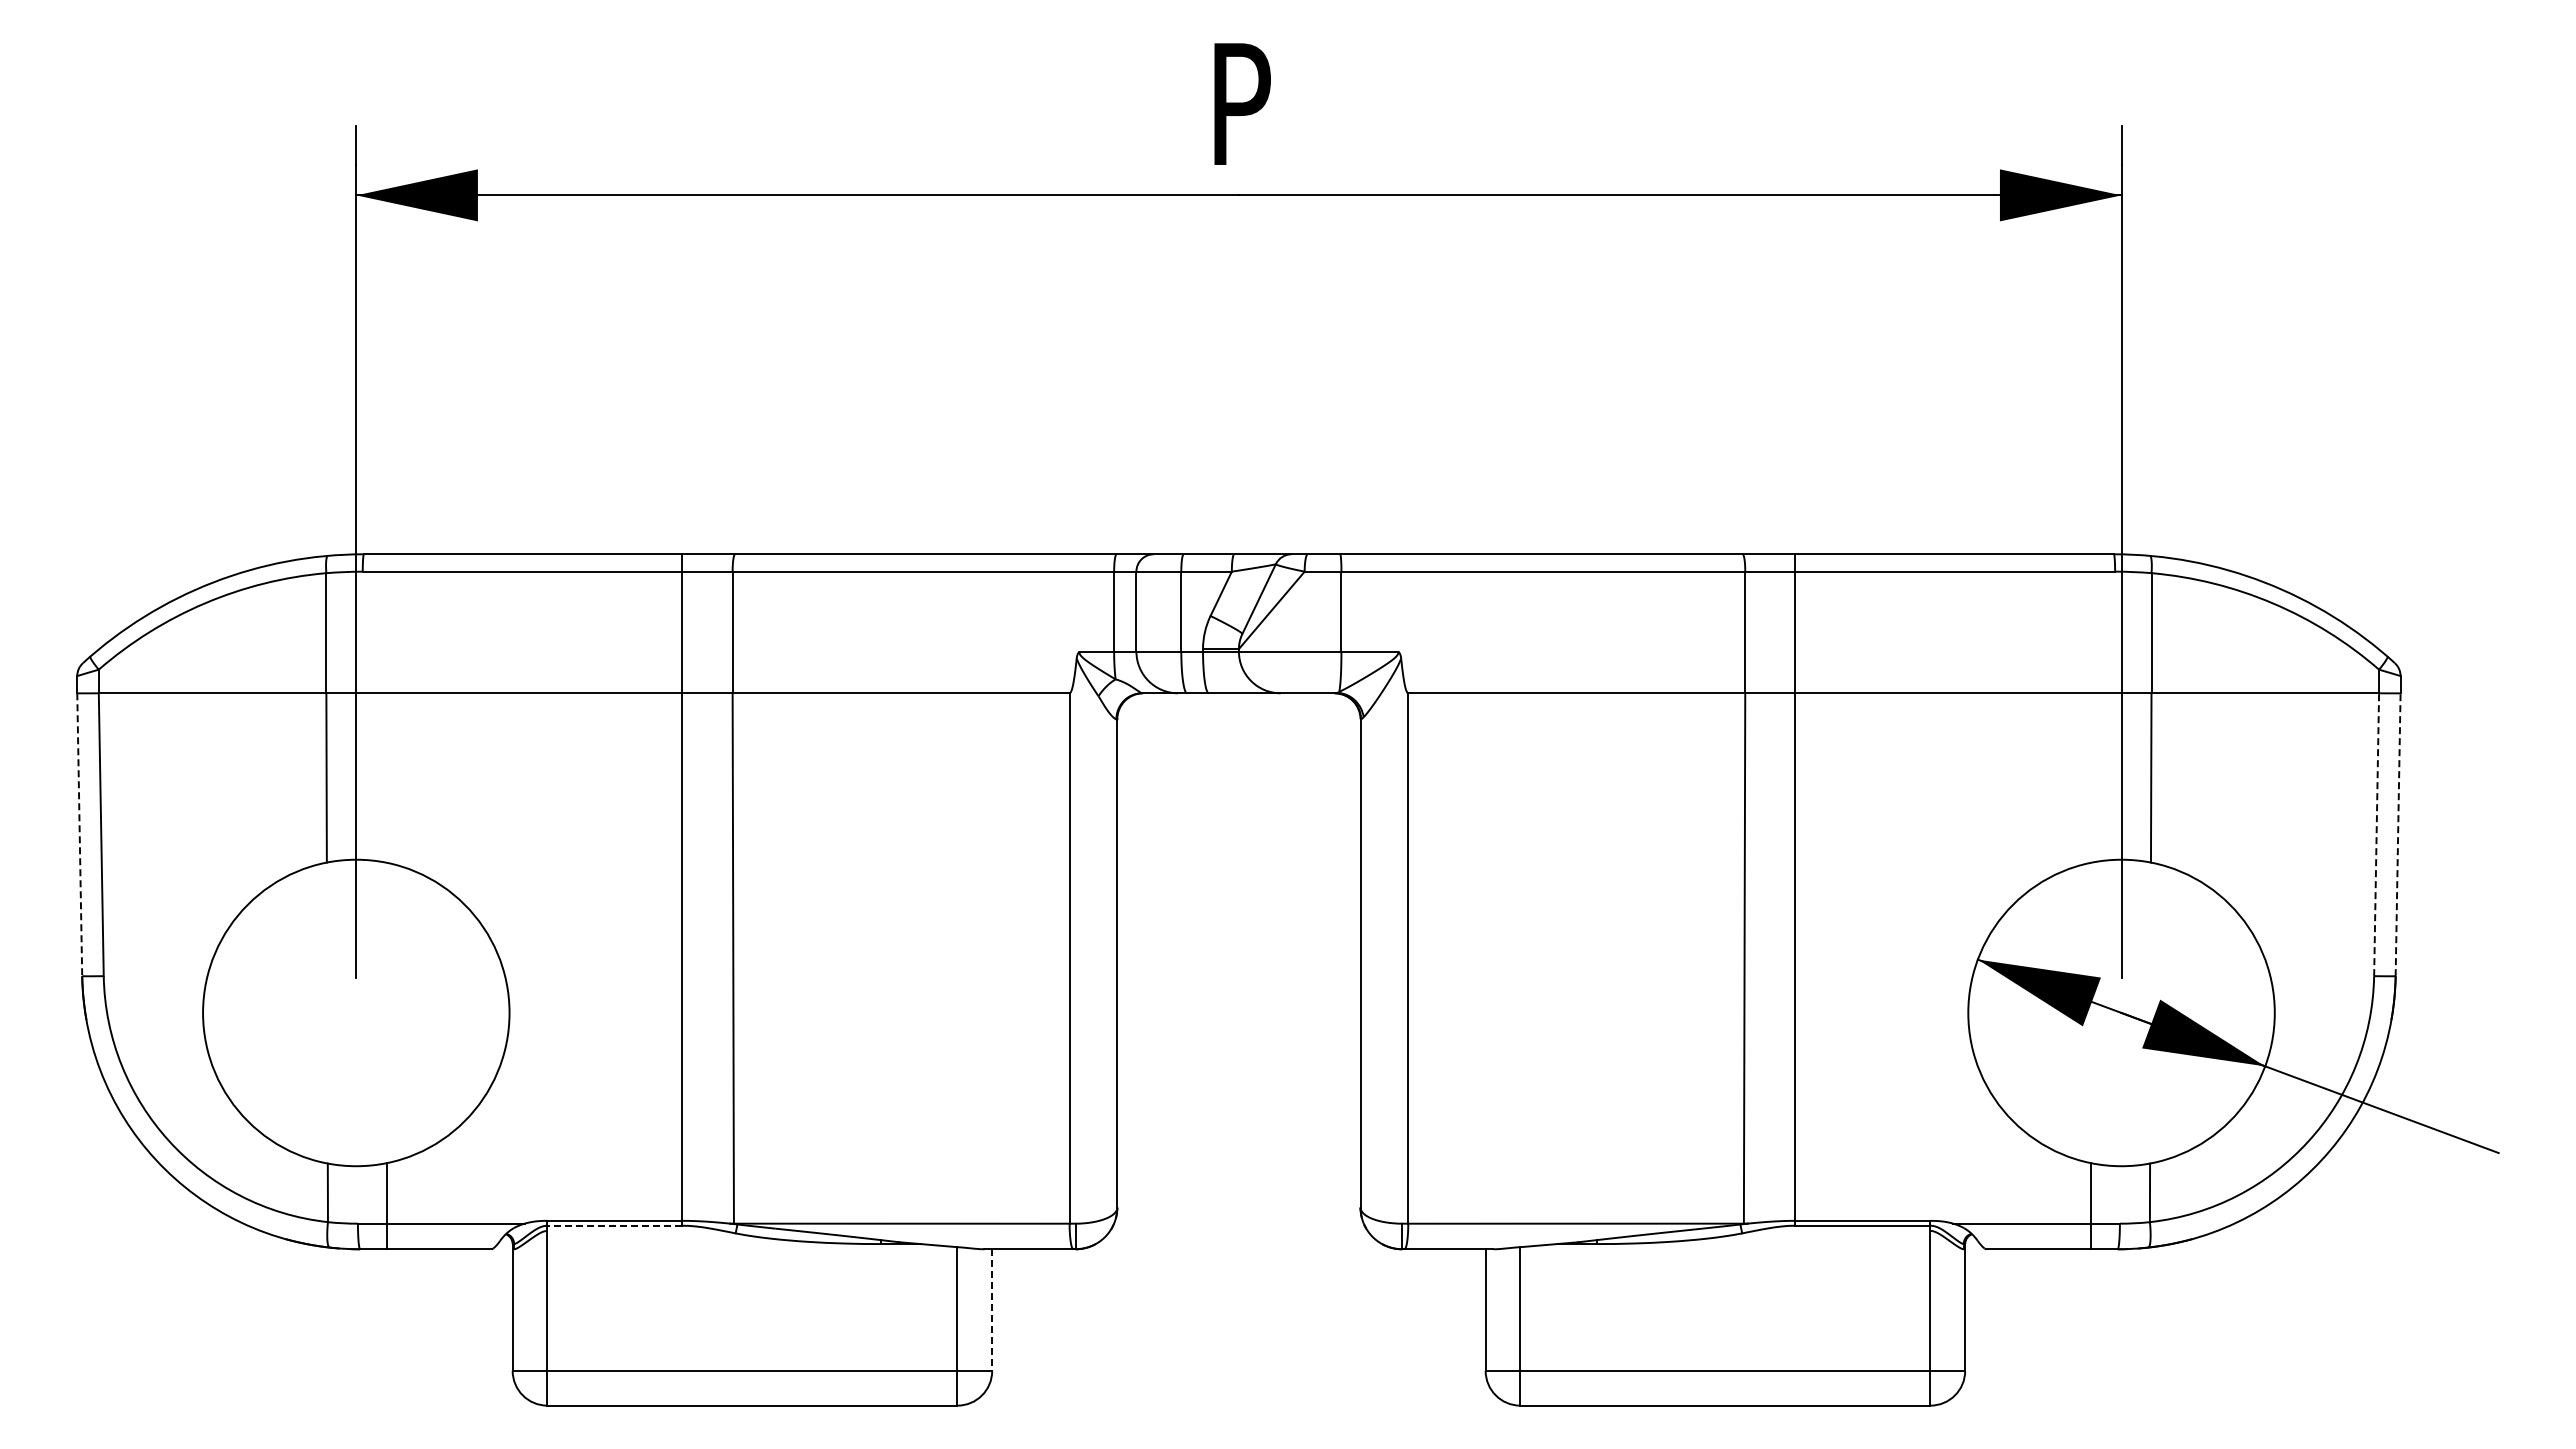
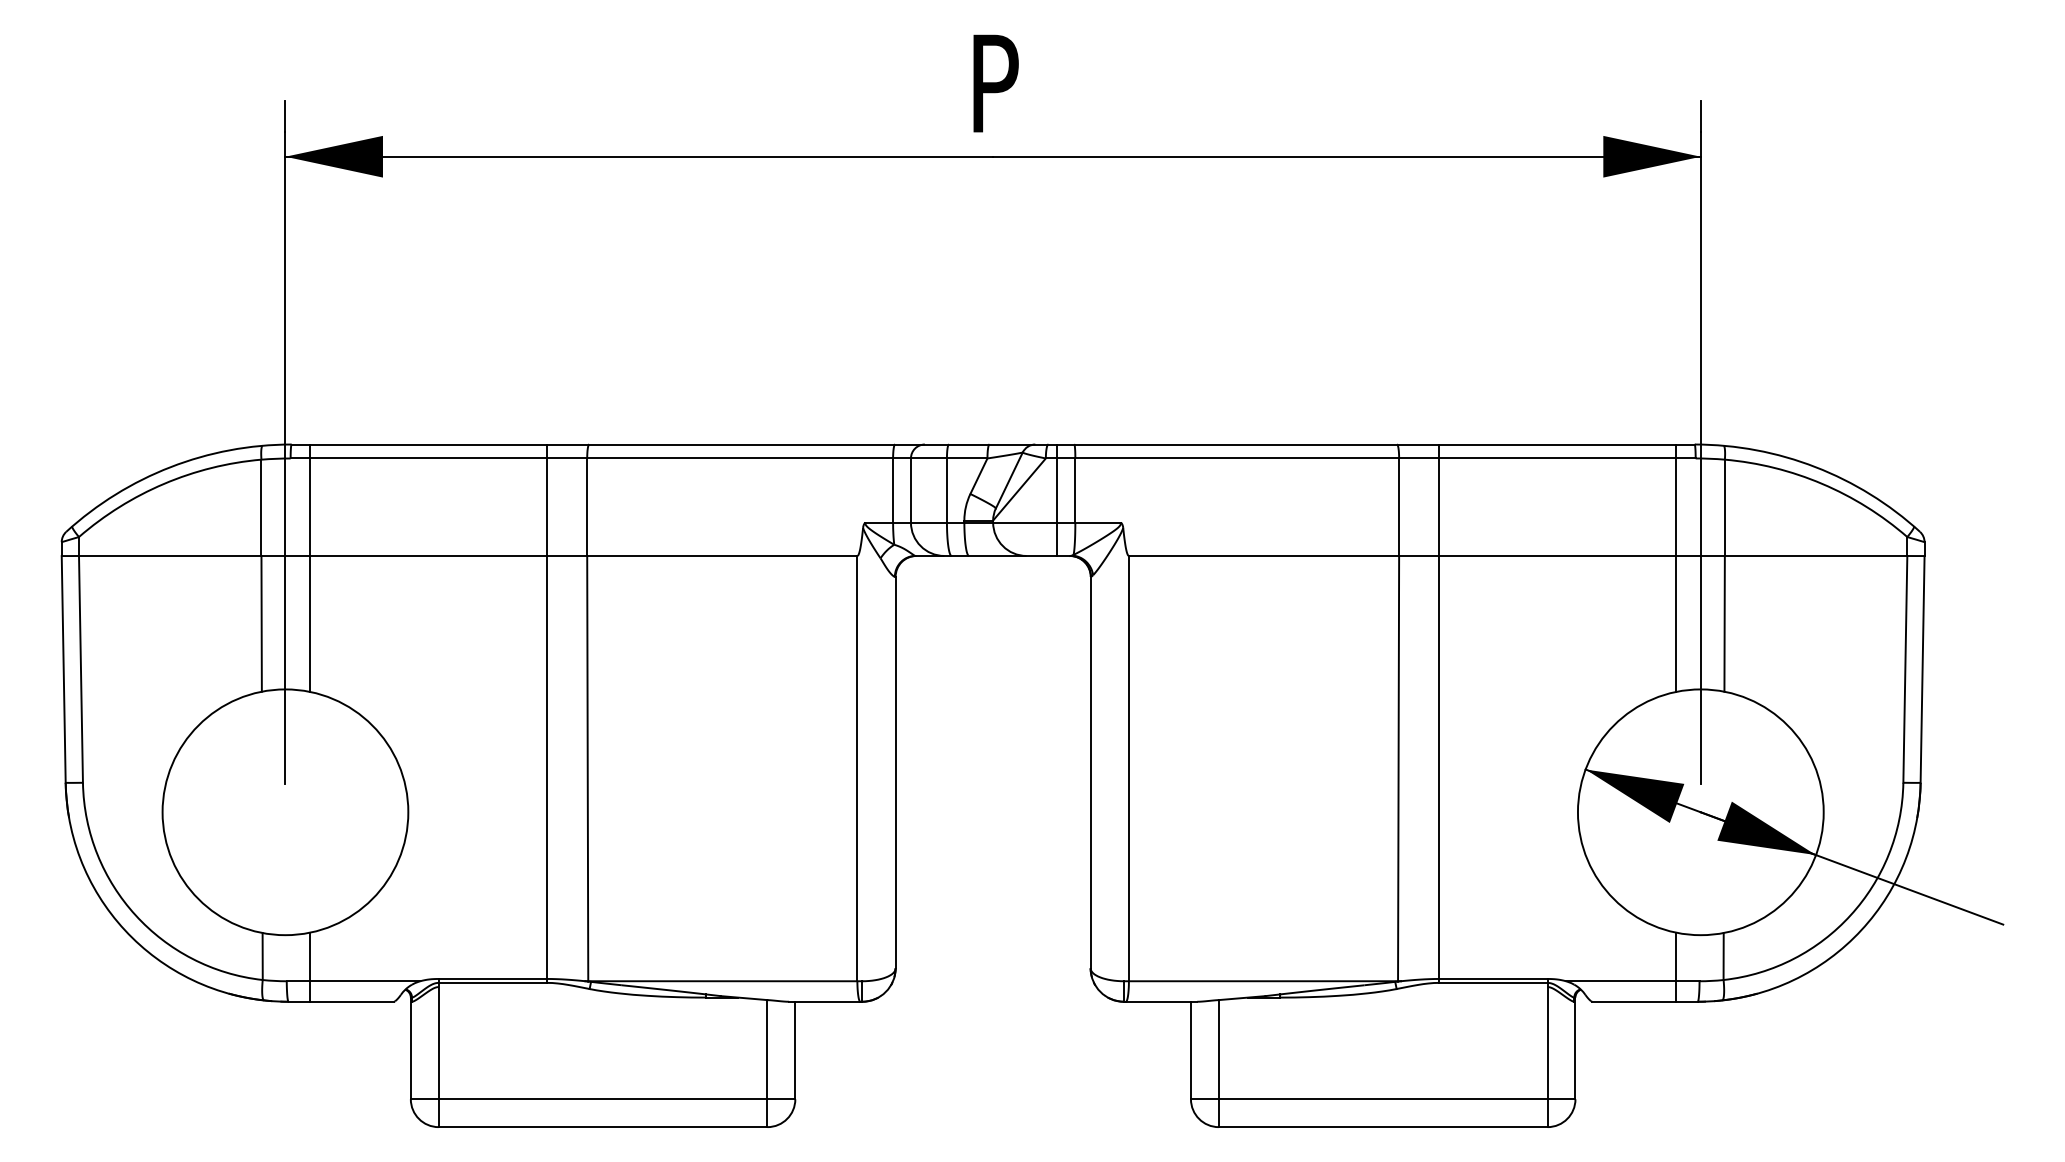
line: (1318, 623) -> (1056, 500), added
line: (386, 708) -> (309, 568), added
line: (2091, 708) -> (1676, 568), added
line: (2376, 834) -> (1905, 669), dashed -> solid
line: (2398, 834) -> (1922, 669), dashed -> solid
line: (79, 835) -> (63, 669), dashed -> solid
line: (614, 1225) -> (492, 982), dashed -> solid
line: (992, 1310) -> (795, 1050), dashed -> solid

